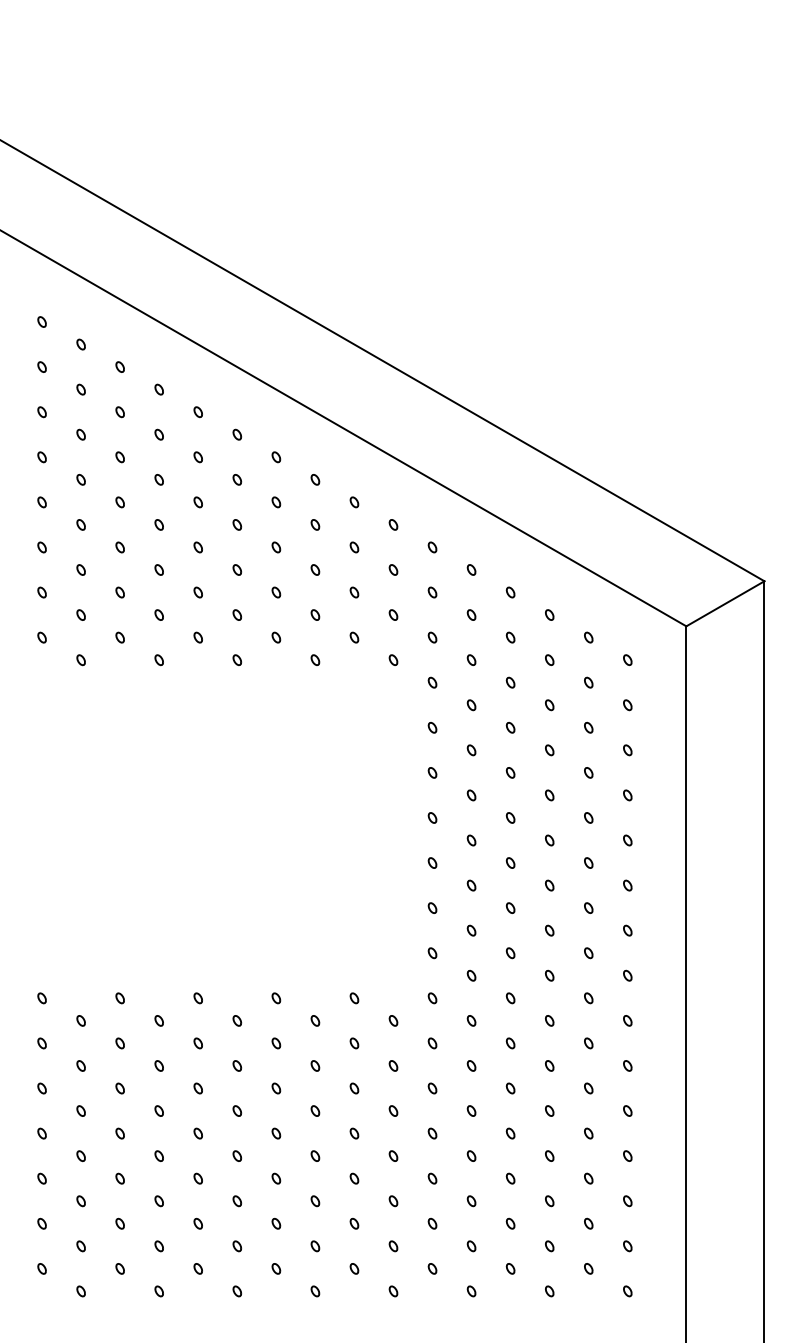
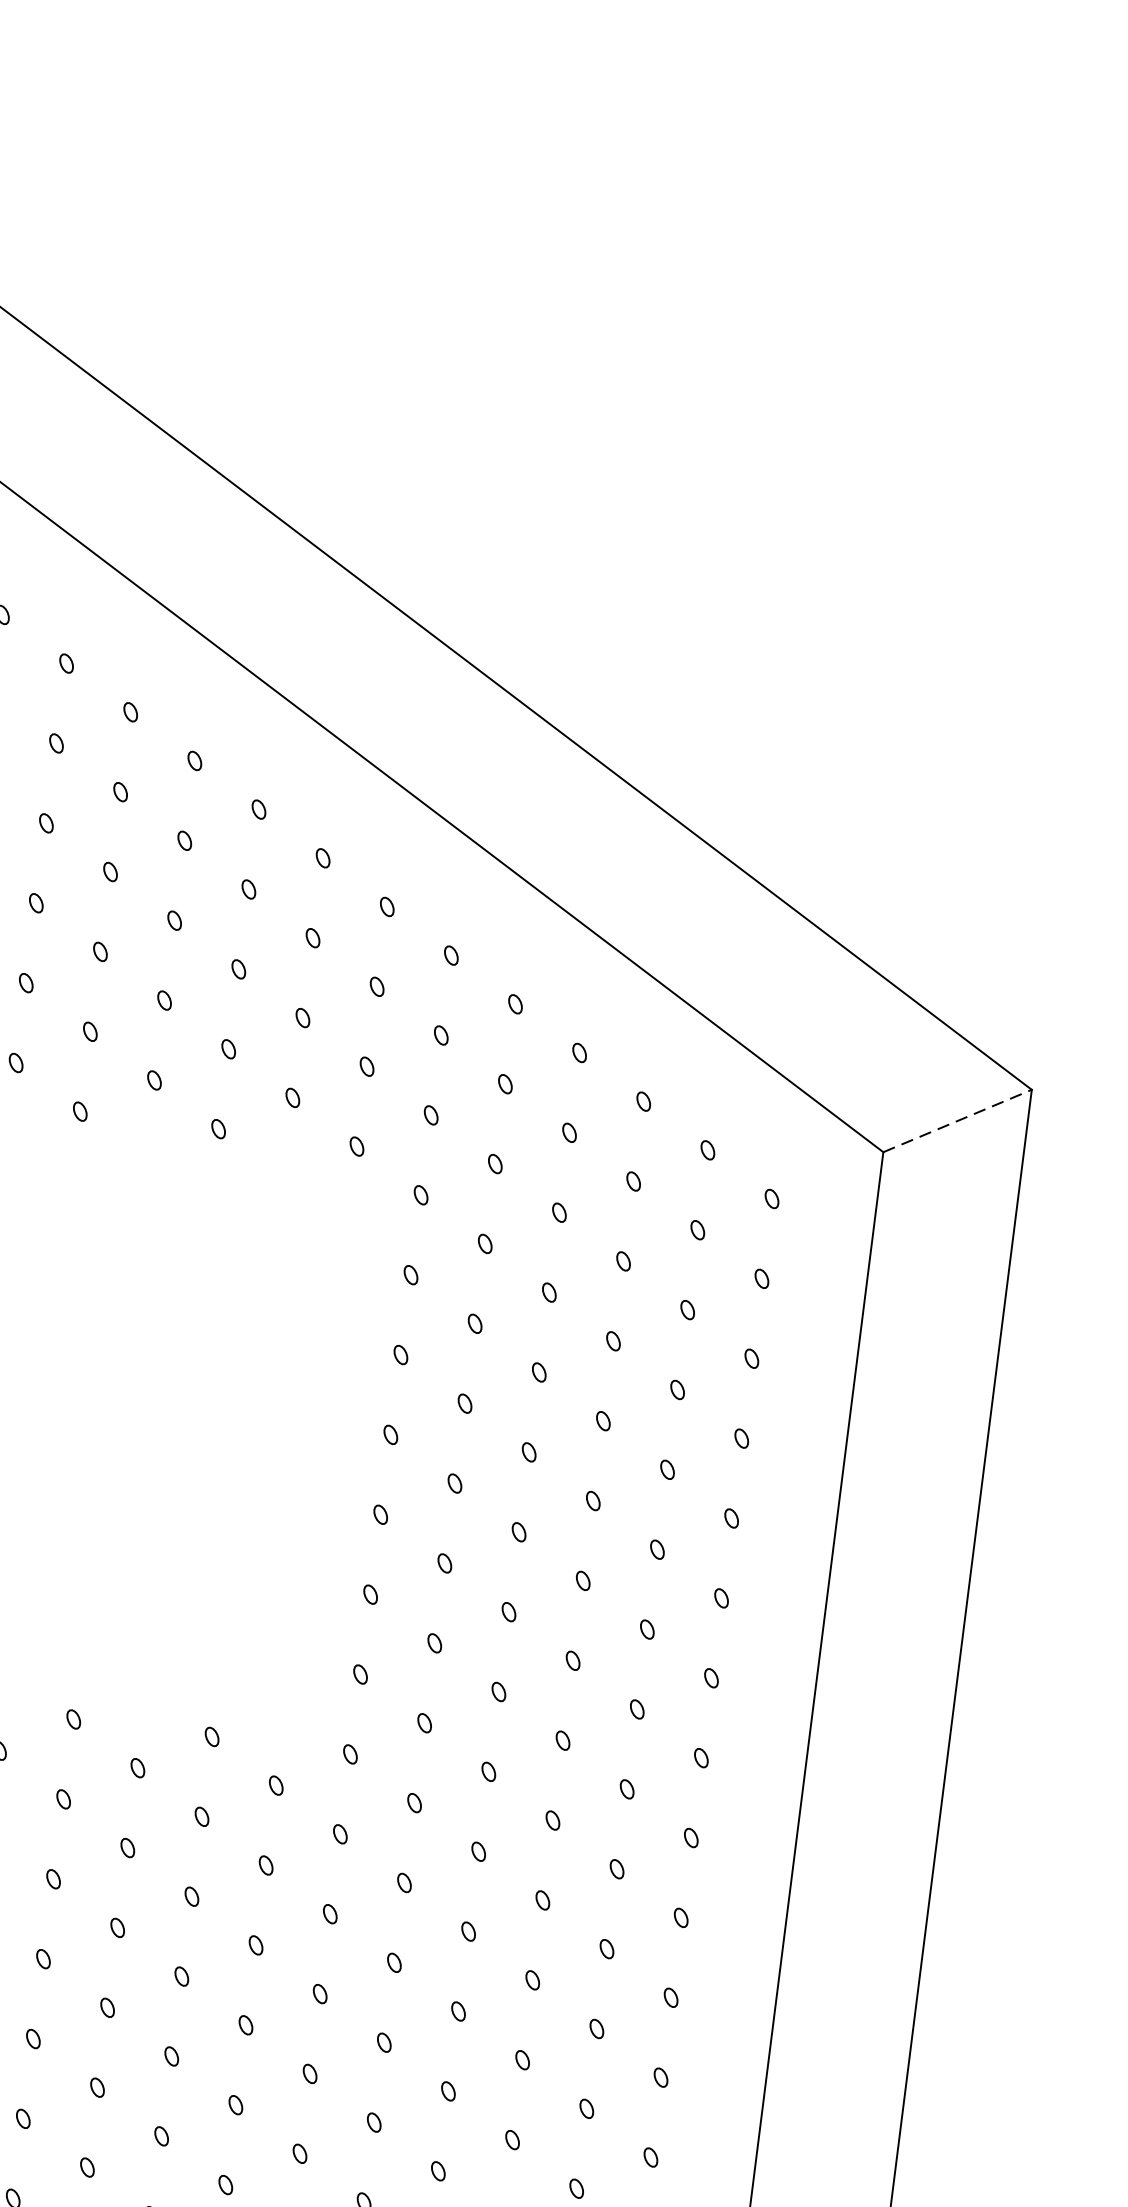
line: (725, 603) -> (957, 1120), solid -> dashed

